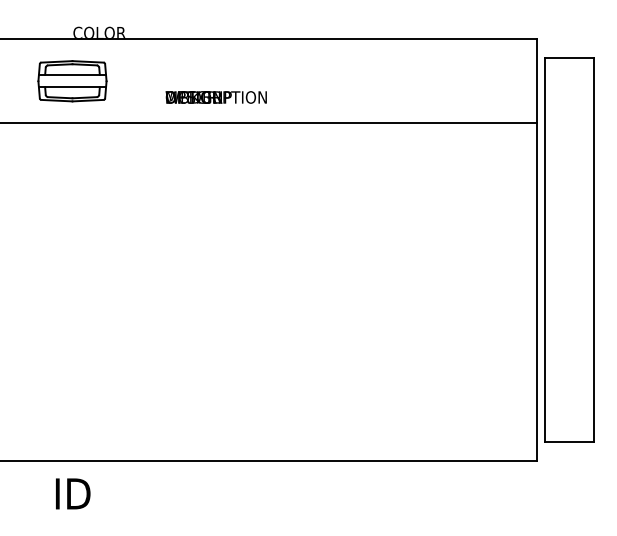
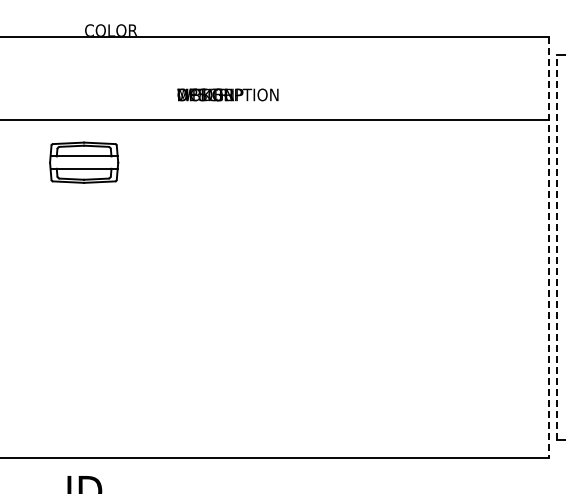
part: (72, 81) -> (84, 162), moved
line: (537, 249) -> (549, 246), solid -> dashed
line: (544, 249) -> (556, 246), solid -> dashed

